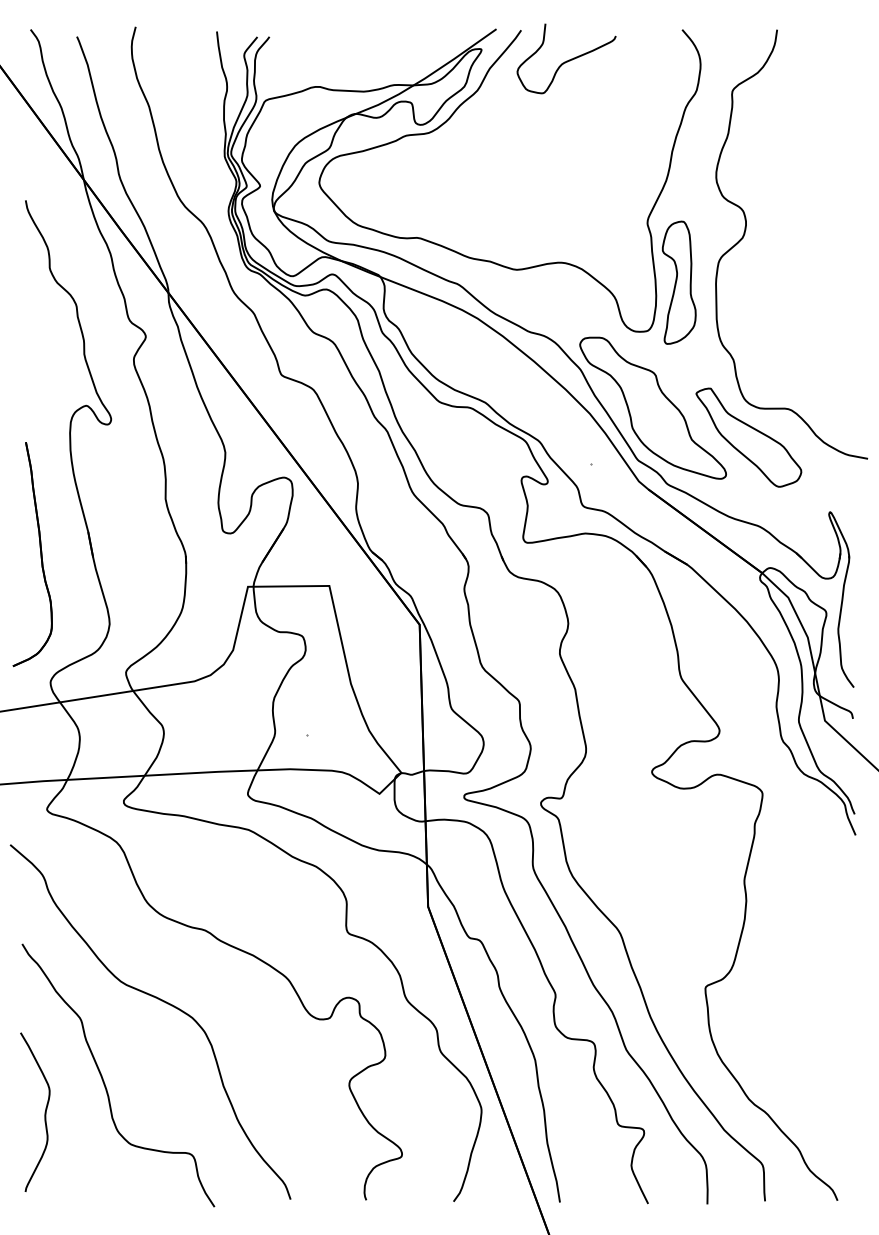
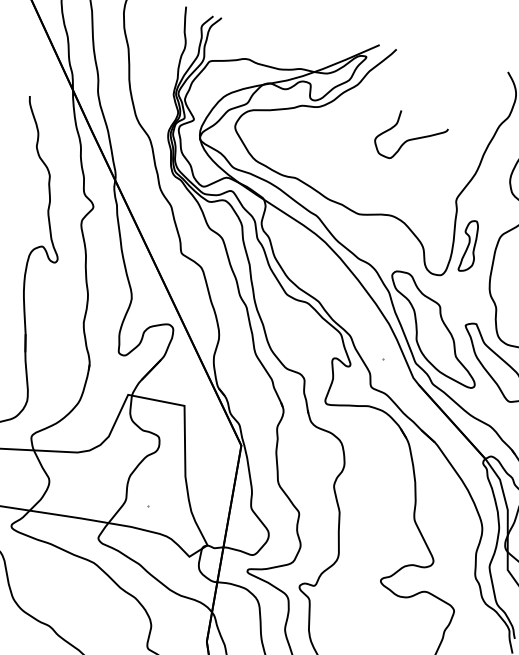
curve: (566, 60) -> (410, 138), moved
part: (678, 282) -> (469, 246), size x0.6

